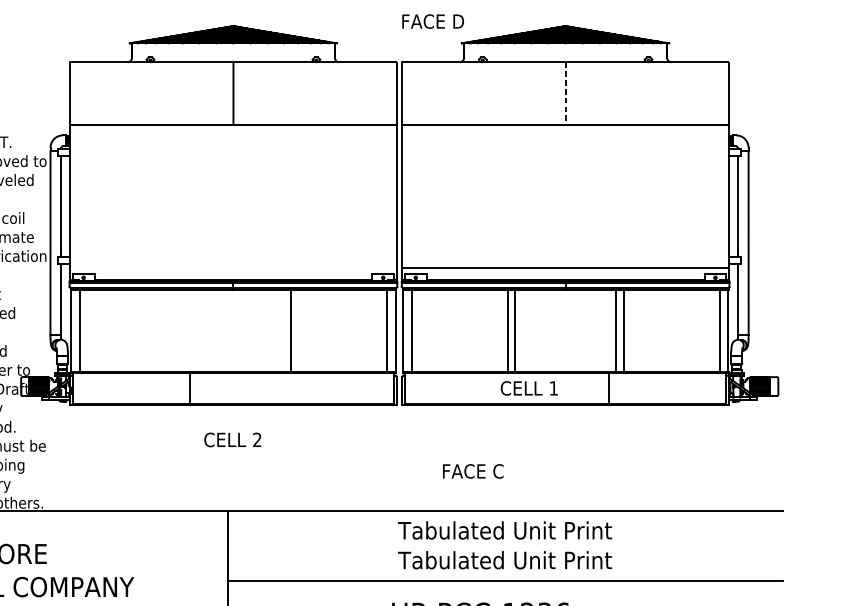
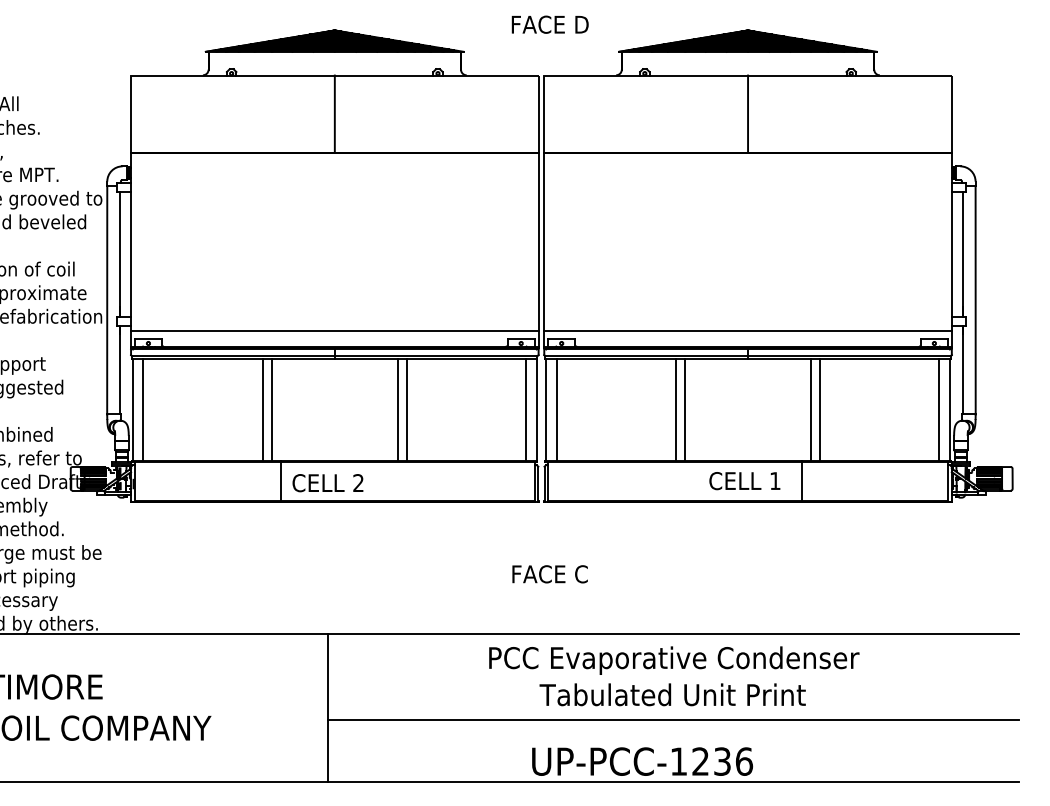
text: (432, 21) -> (549, 24), moved
line: (566, 93) -> (748, 114), dashed -> solid
line: (233, 268) -> (334, 331), added
line: (175, 330) -> (262, 409), added
line: (182, 330) -> (271, 409), added
line: (283, 330) -> (397, 409), added
text: (529, 388) -> (744, 481), moved
text: (232, 440) -> (327, 483), moved
text: (472, 471) -> (549, 574), moved
text: (506, 532) -> (674, 660), Tabulated Unit Print -> PCC Evaporative Condenser

